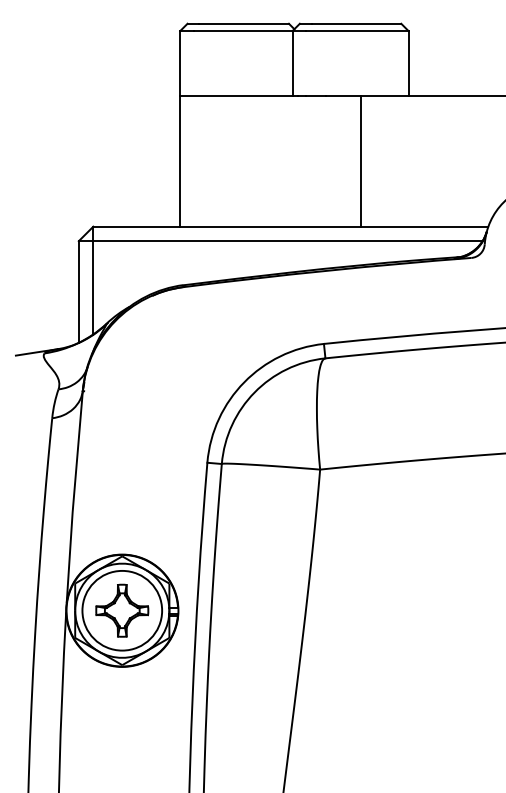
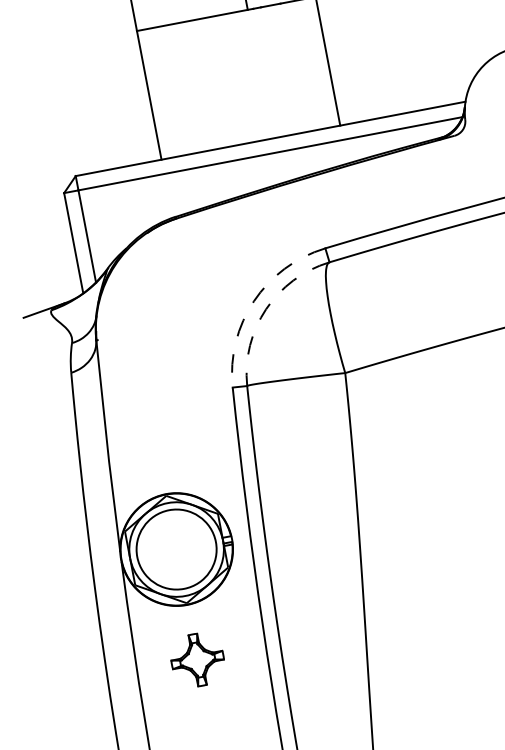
arc: (244, 382) -> (254, 301), solid -> dashed
arc: (254, 392) -> (265, 309), solid -> dashed
part: (122, 610) -> (197, 659), moved

